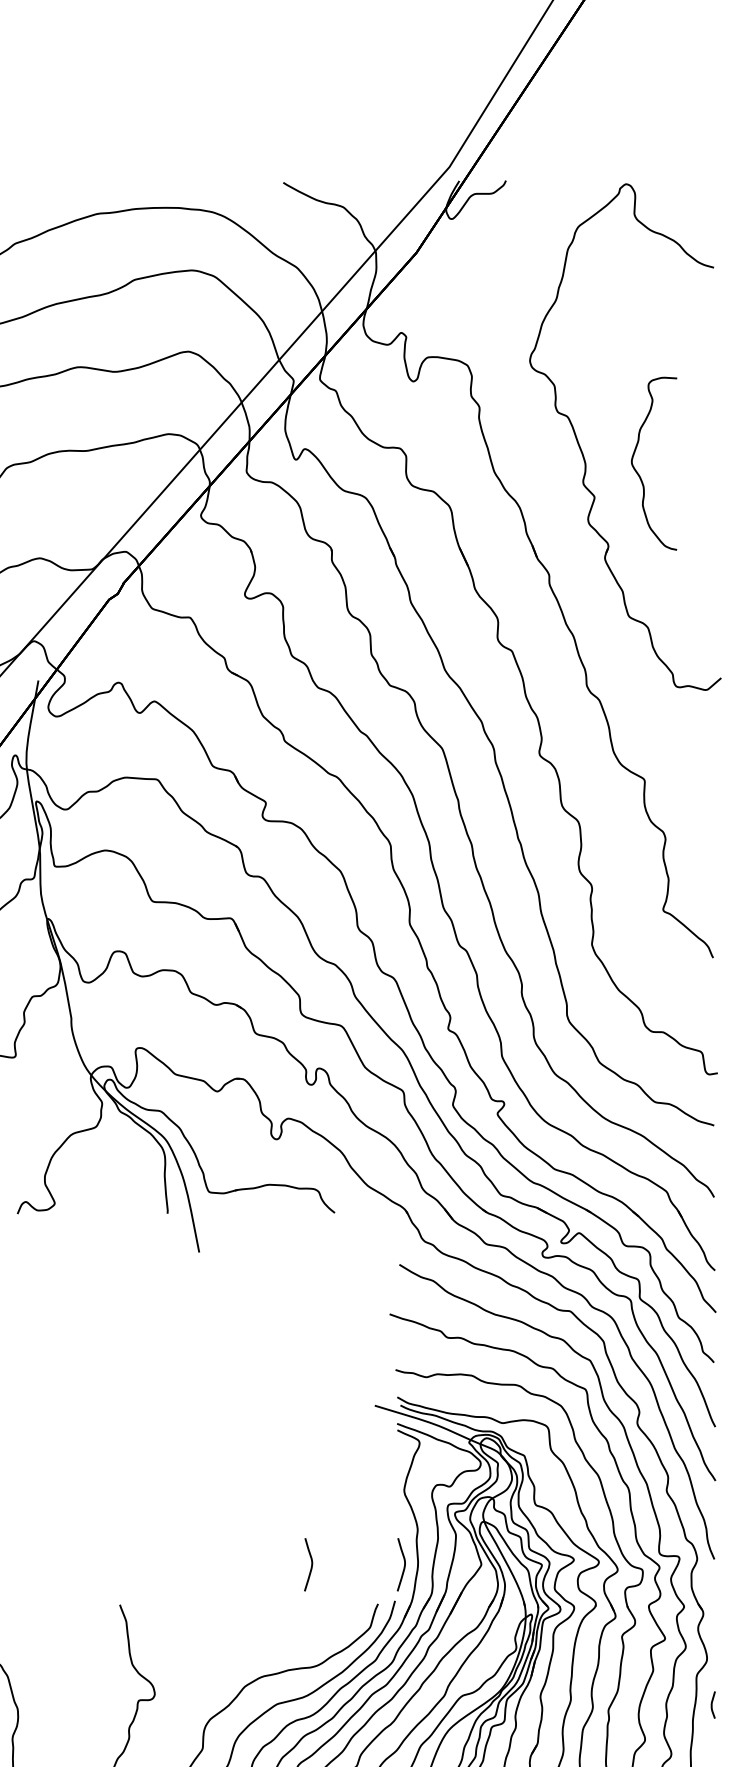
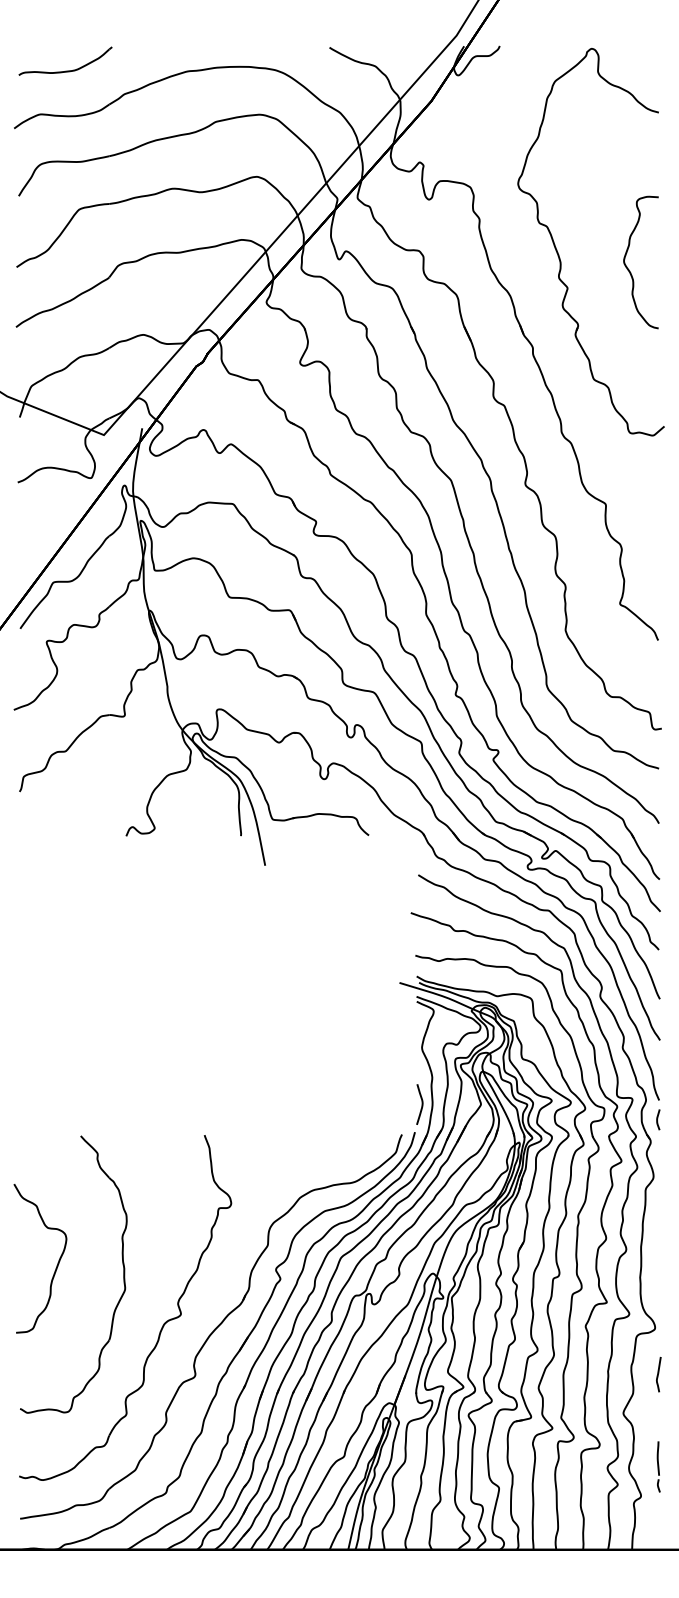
curve: (638, 472) -> (629, 269), moved
curve: (310, 1564) -> (350, 1104), removed
curve: (713, 1703) -> (658, 1118), moved

